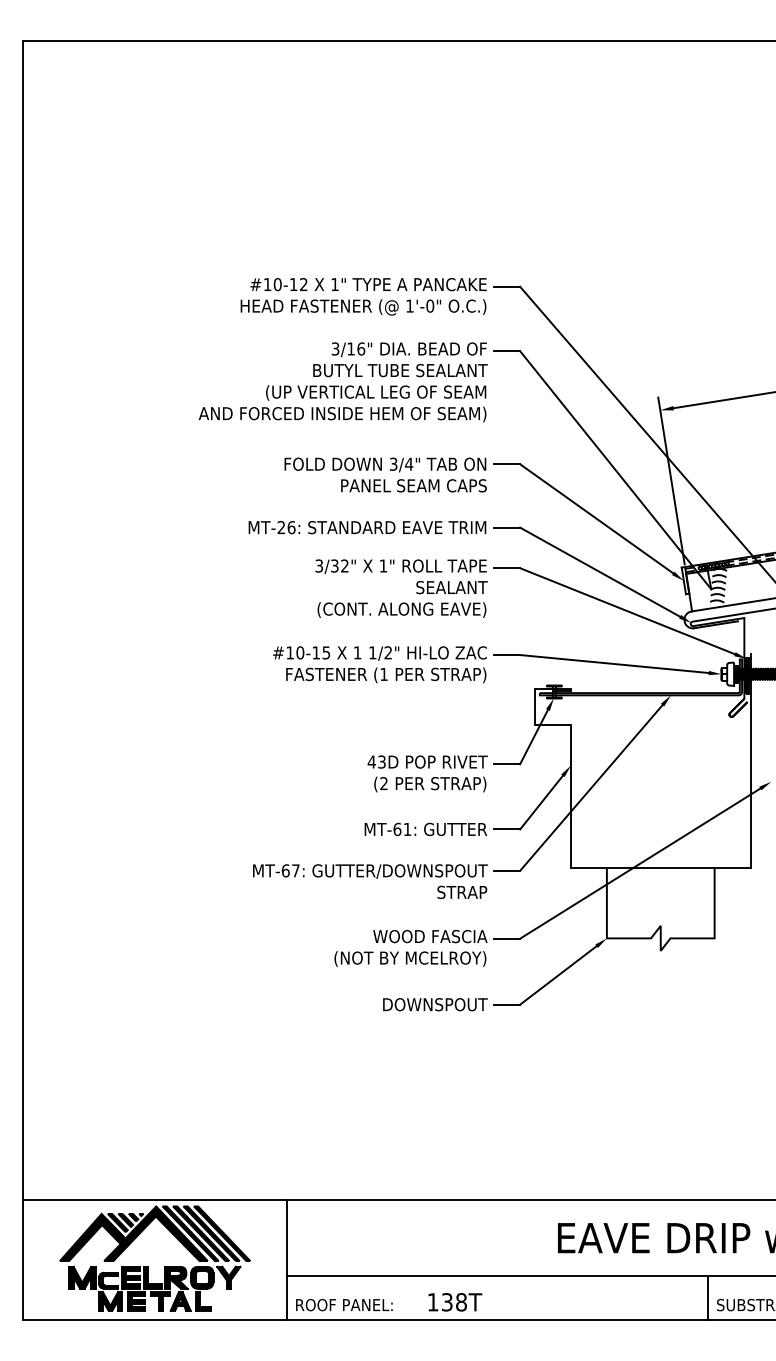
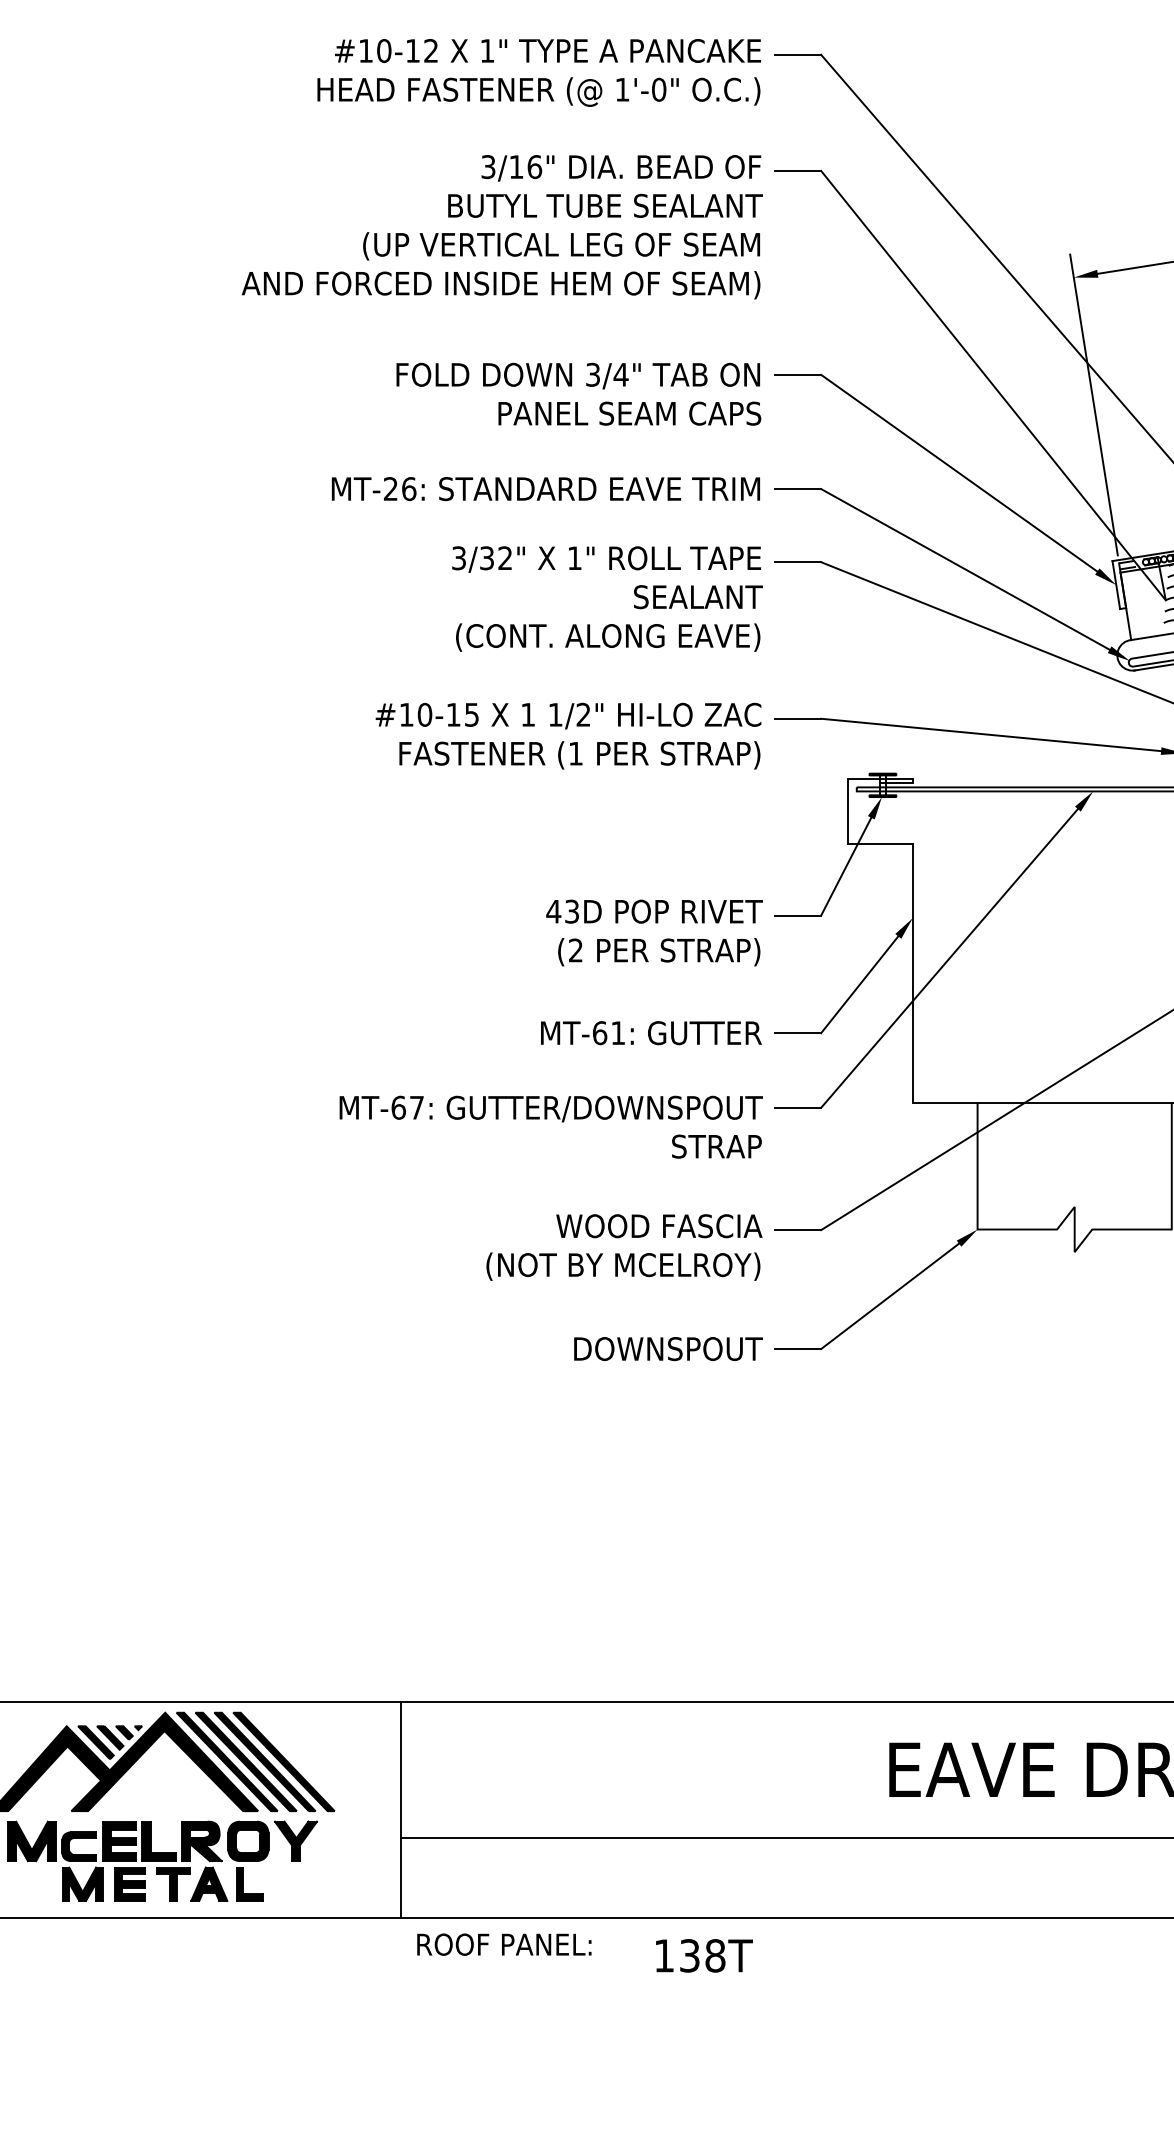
line: (708, 1298) -> (1160, 1878), removed
text: (455, 1302) -> (704, 1956), moved
text: (344, 1305) -> (504, 1945), moved

